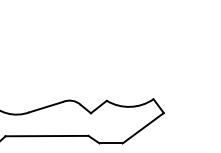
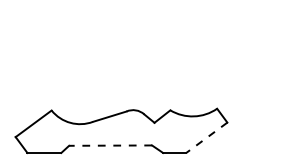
line: (142, 127) -> (206, 137), solid -> dashed
line: (46, 135) -> (110, 145), solid -> dashed

